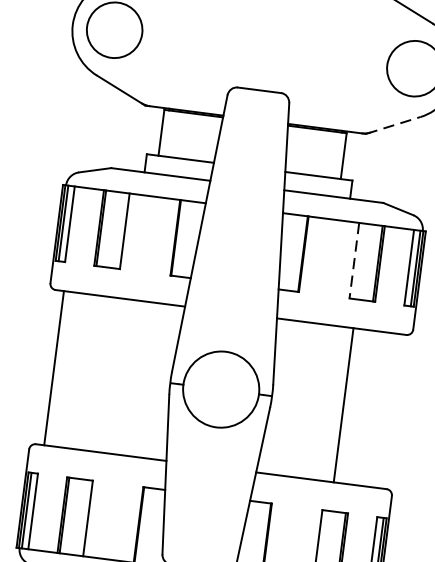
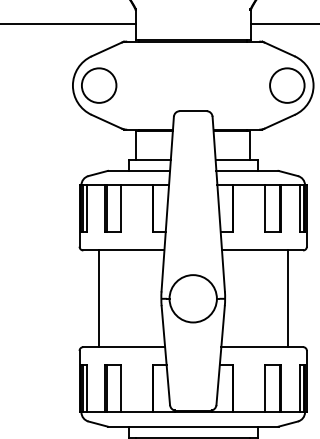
line: (393, 125) -> (278, 122), dashed -> solid
line: (354, 260) -> (265, 208), dashed -> solid
line: (54, 367) -> (98, 298), moved
line: (342, 404) -> (287, 298), moved

